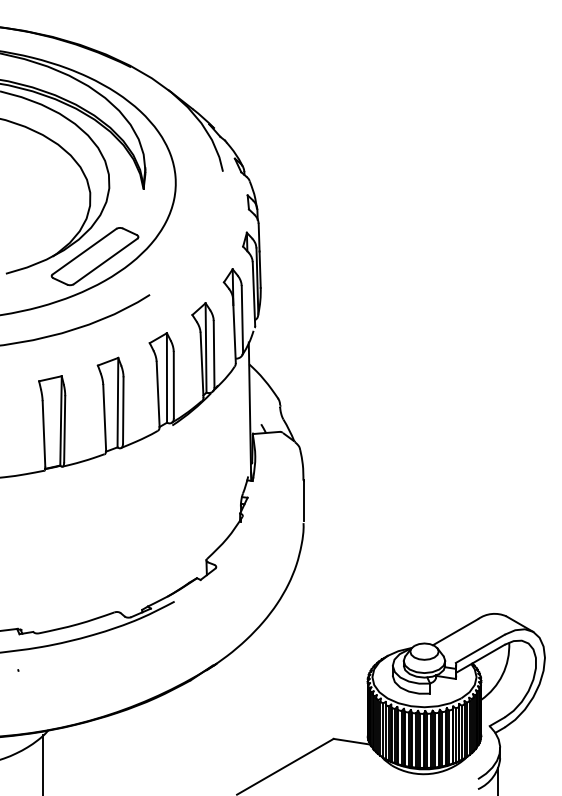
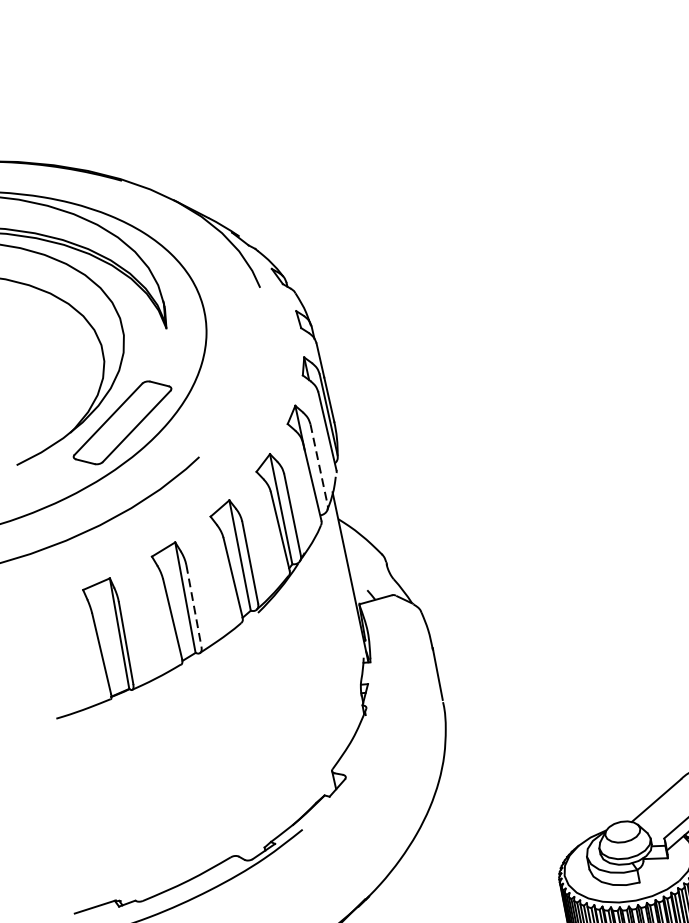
line: (242, 319) -> (319, 465), solid -> dashed
line: (123, 410) -> (194, 605), solid -> dashed

